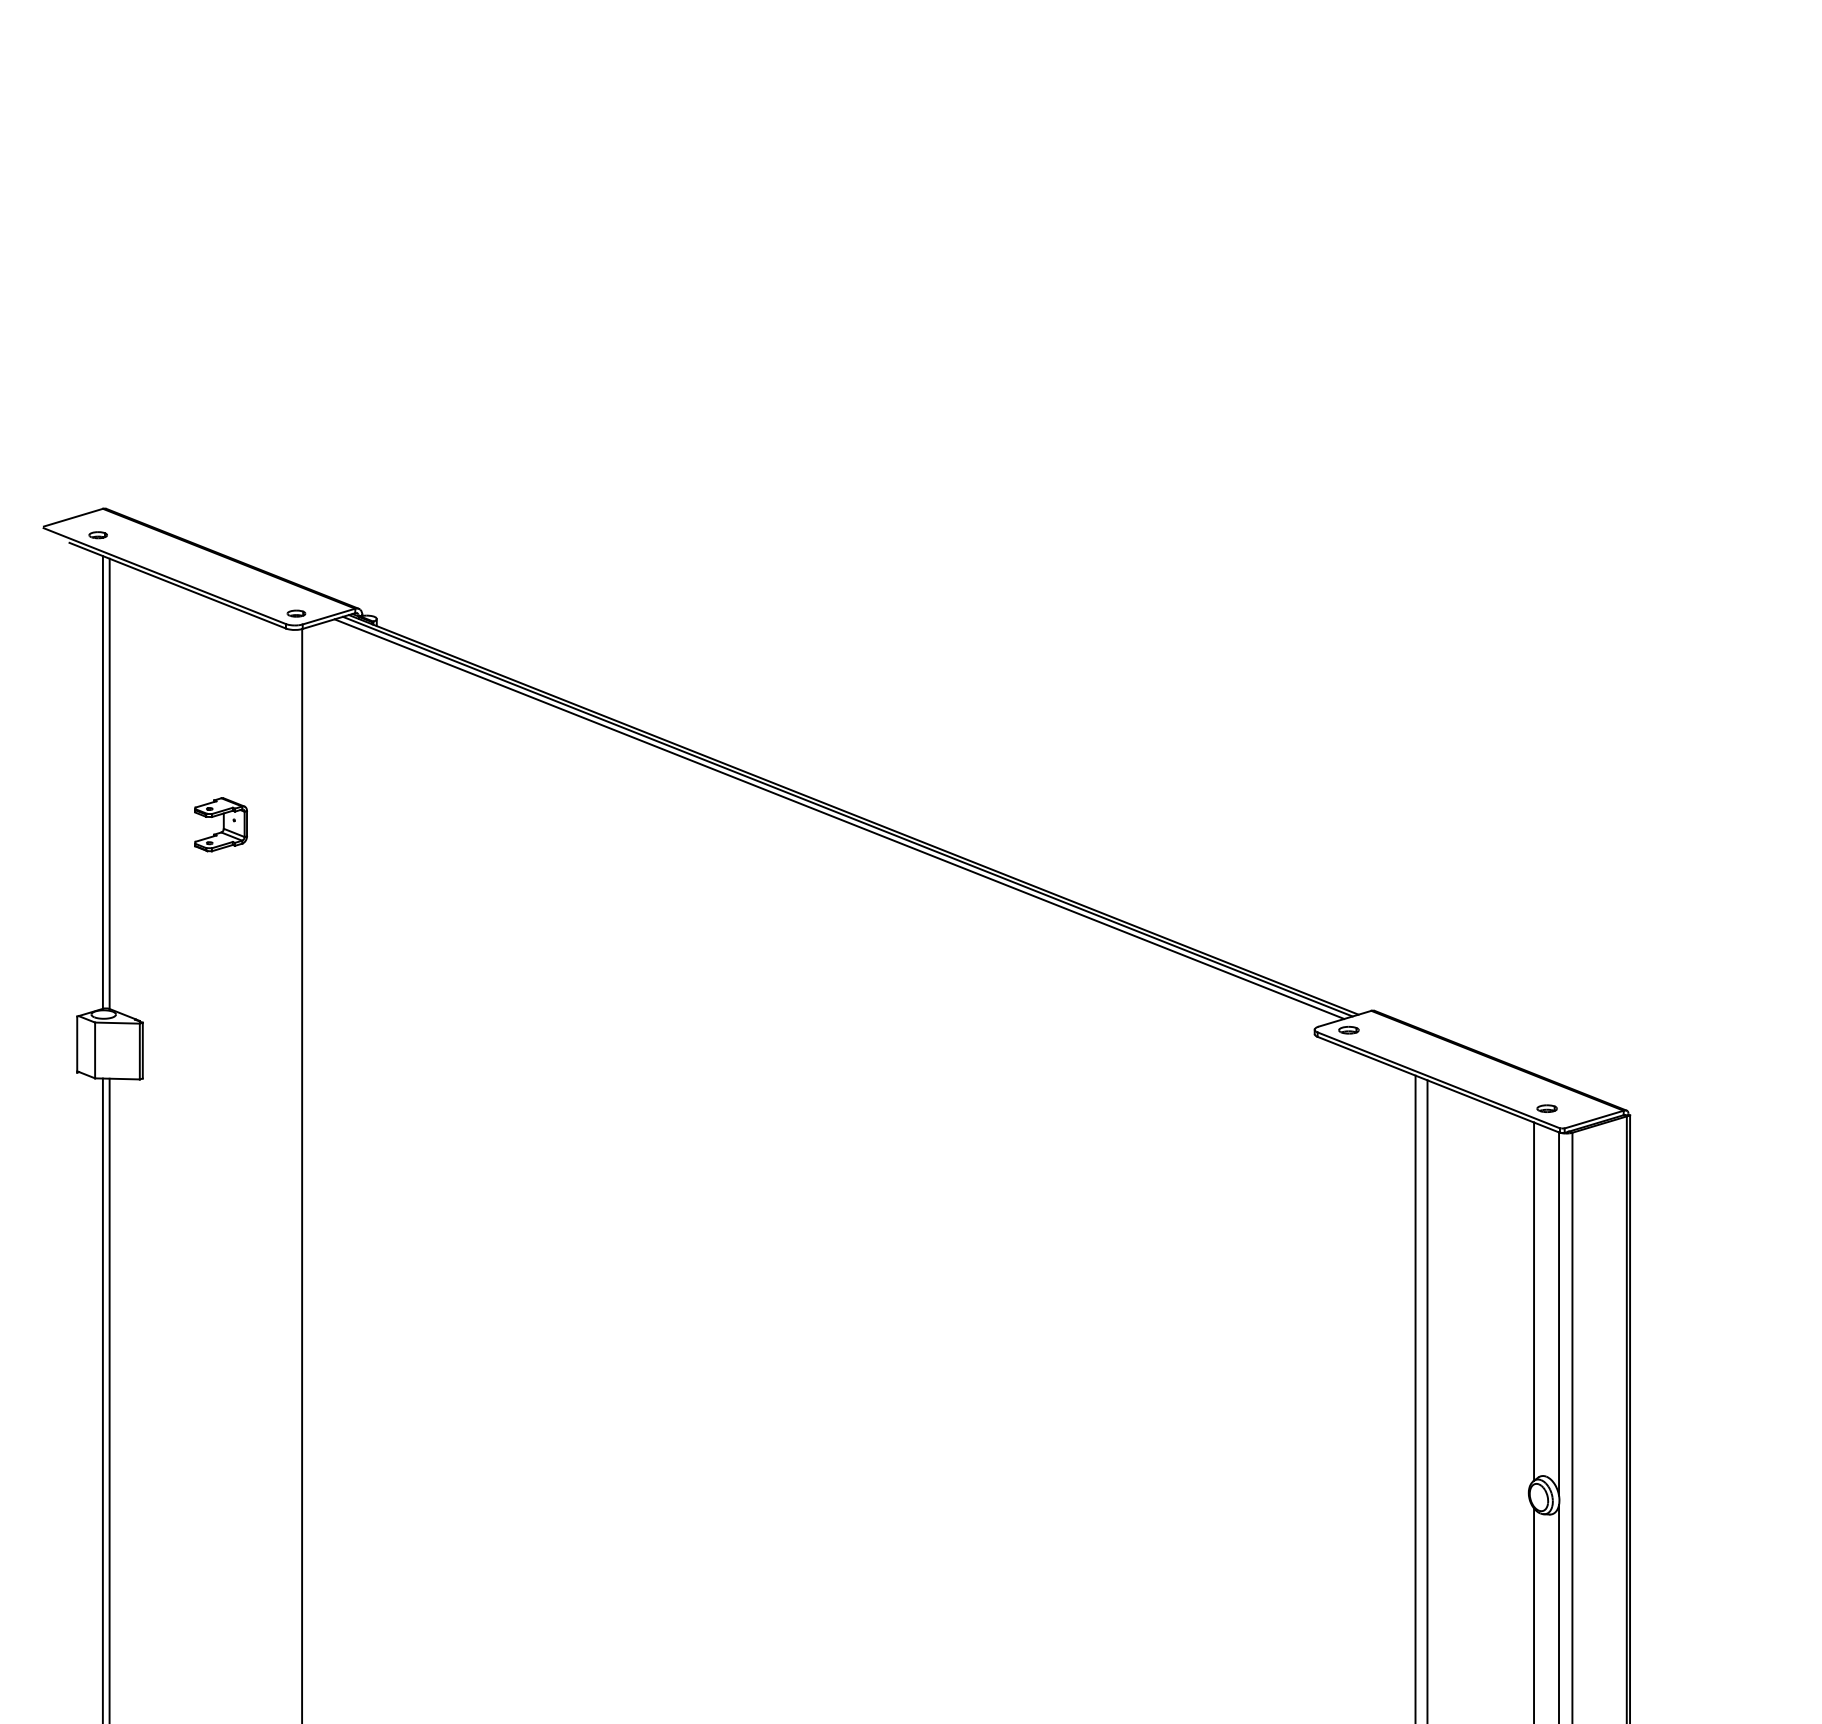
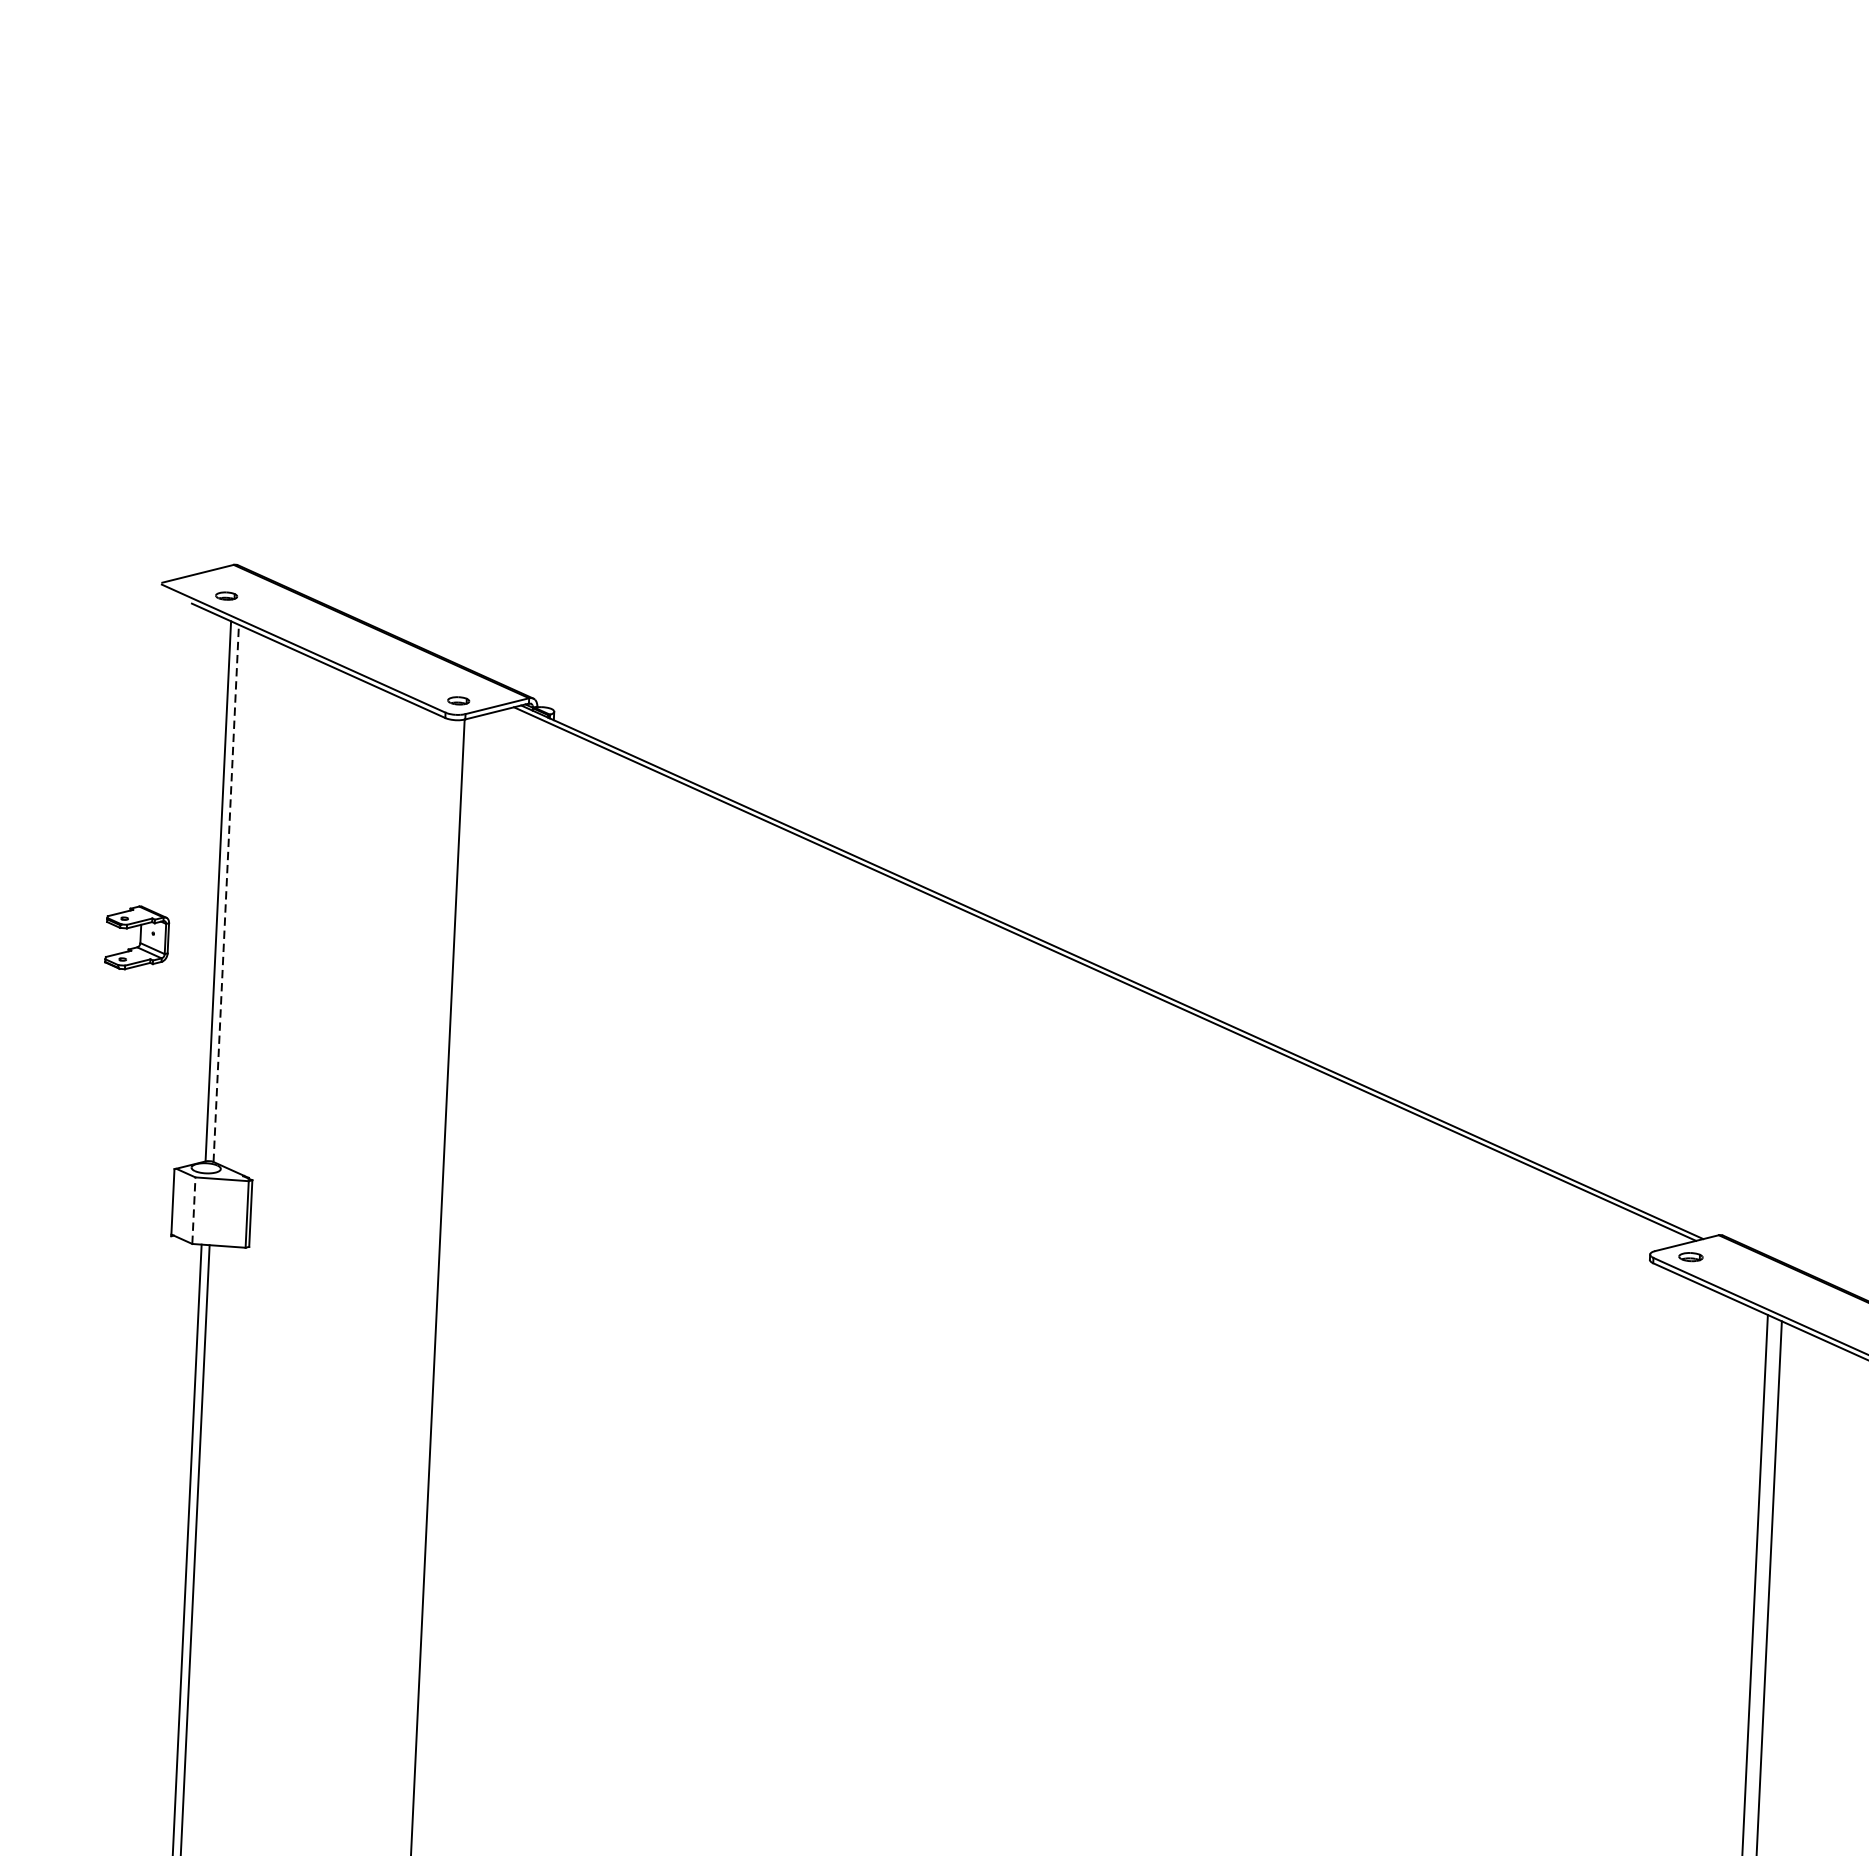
line: (109, 783) -> (226, 892), solid -> dashed
line: (839, 818) -> (1095, 975), removed
part: (220, 824) -> (136, 937), moved
line: (95, 1050) -> (194, 1210), solid -> dashed

